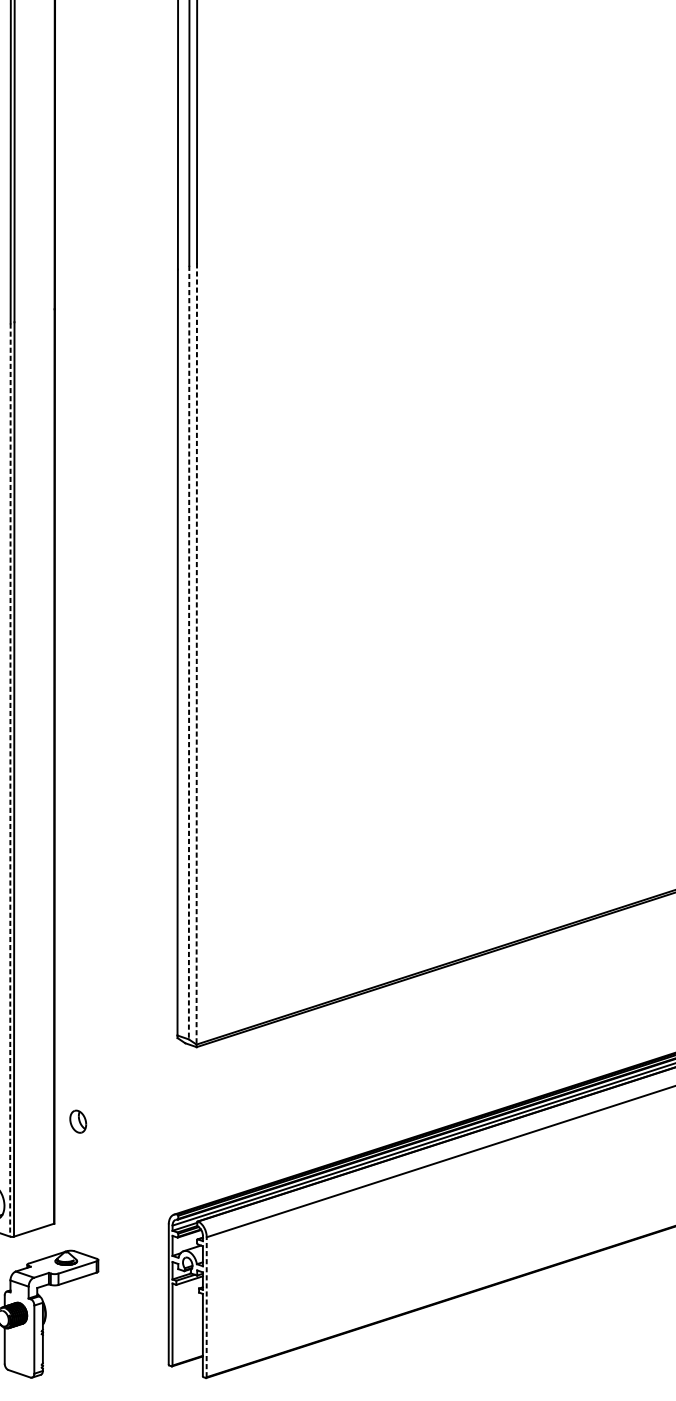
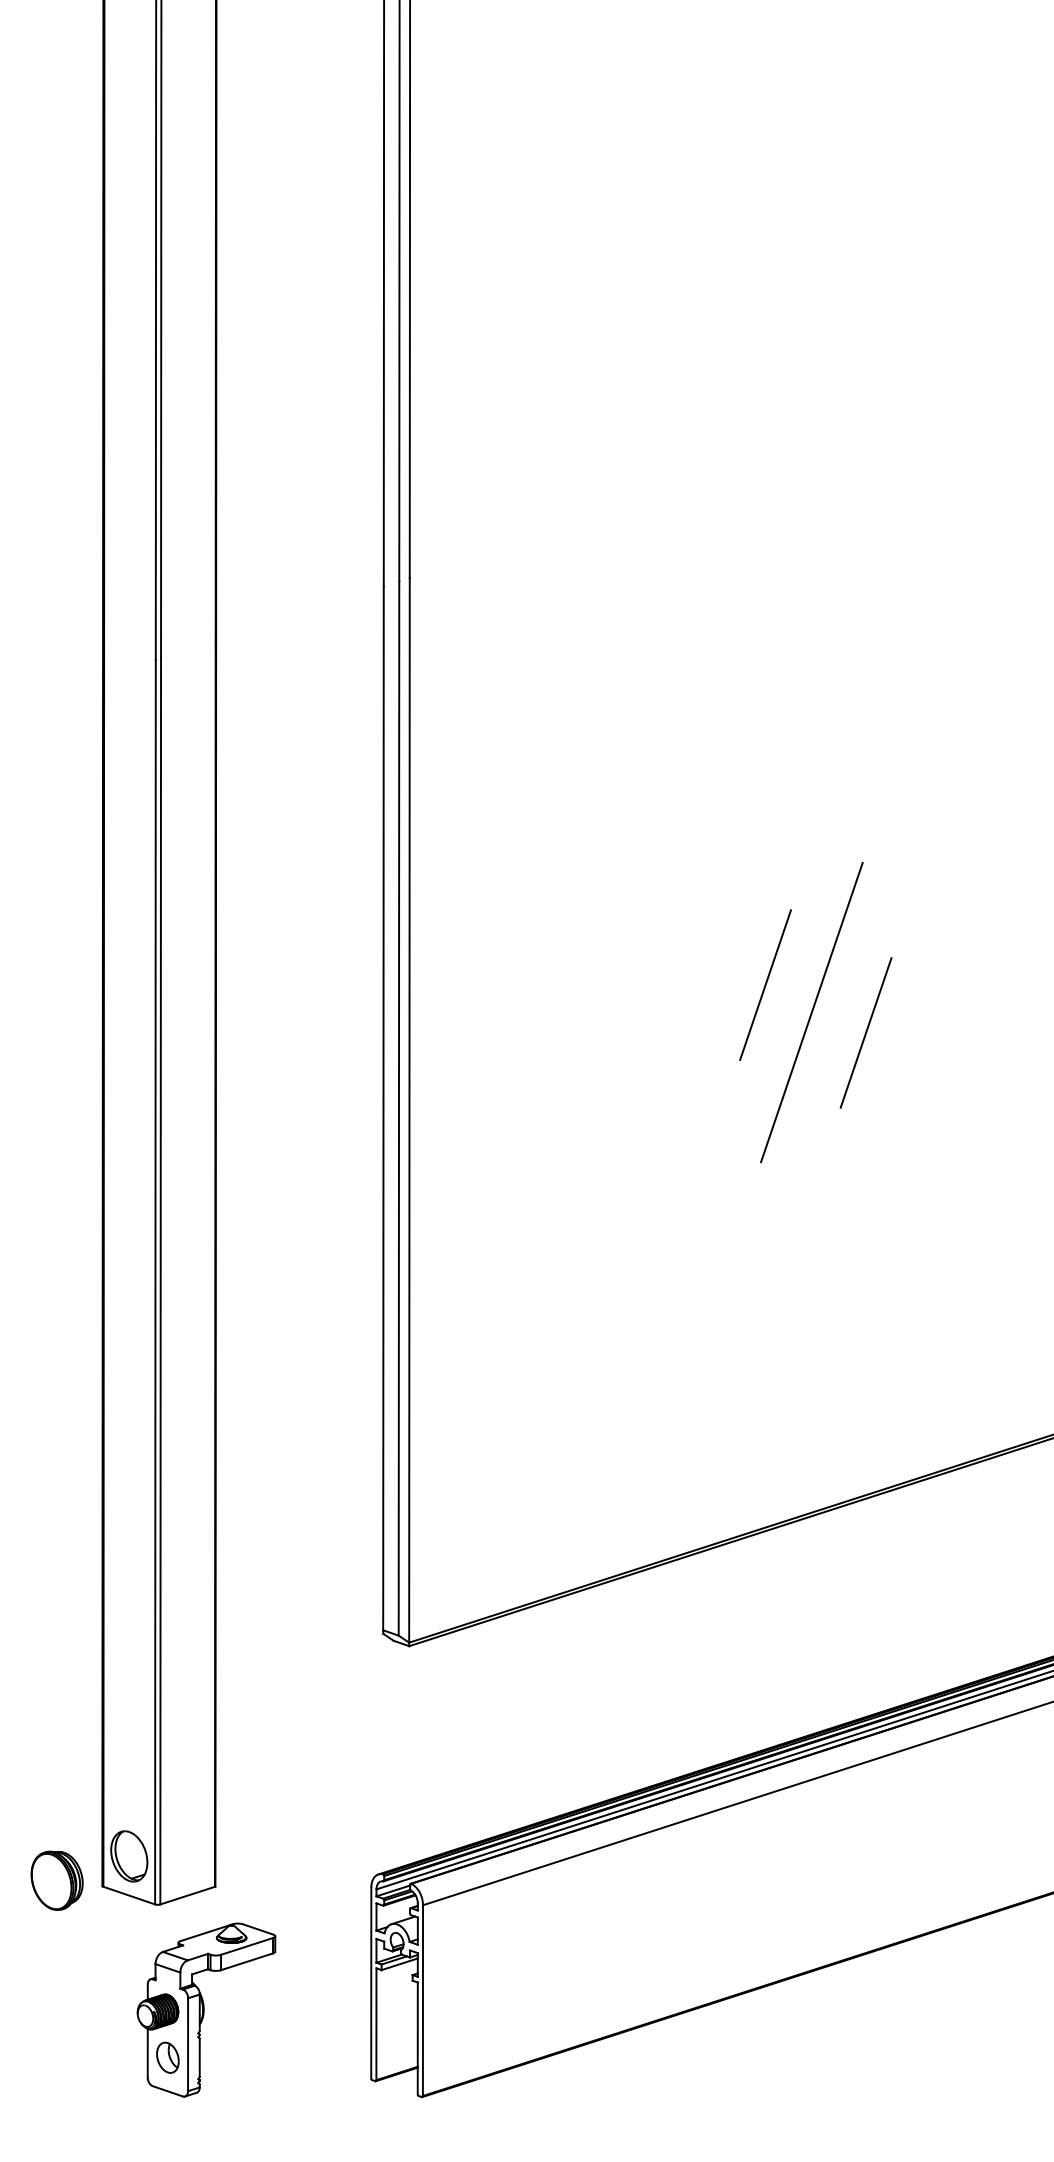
line: (458, 561) -> (765, 984), added
line: (491, 582) -> (811, 1012), added
line: (531, 596) -> (865, 1032), added
line: (188, 652) -> (398, 1108), dashed -> solid
line: (196, 654) -> (409, 1110), dashed -> solid
line: (10, 780) -> (155, 1282), dashed -> solid
part: (77, 1121) -> (167, 2057), moved
line: (206, 1307) -> (422, 2000), dashed -> solid

